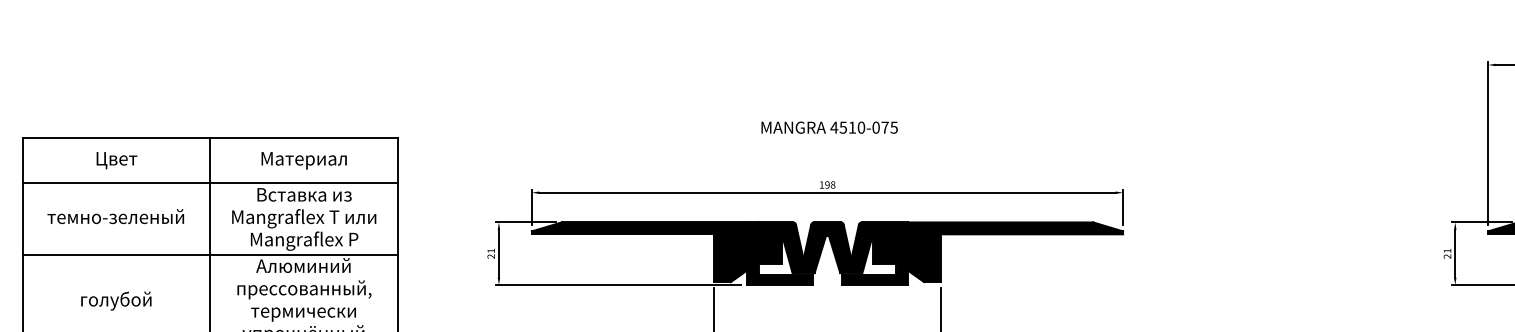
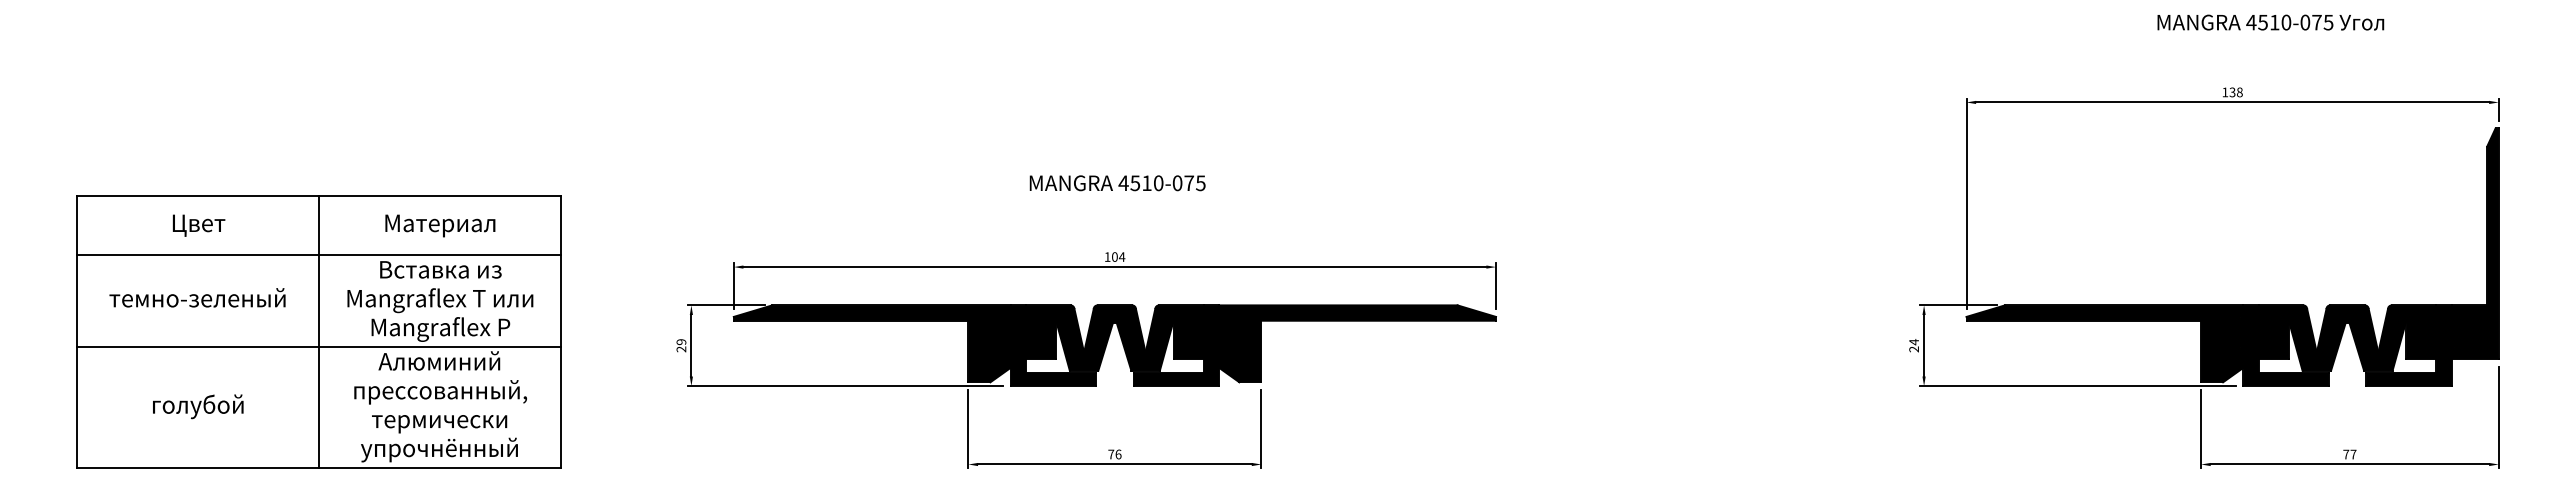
text: (830, 184) -> (1118, 256), 198 -> 104
text: (491, 251) -> (681, 342), 21 -> 29
text: (1447, 251) -> (1913, 342), 21 -> 24

